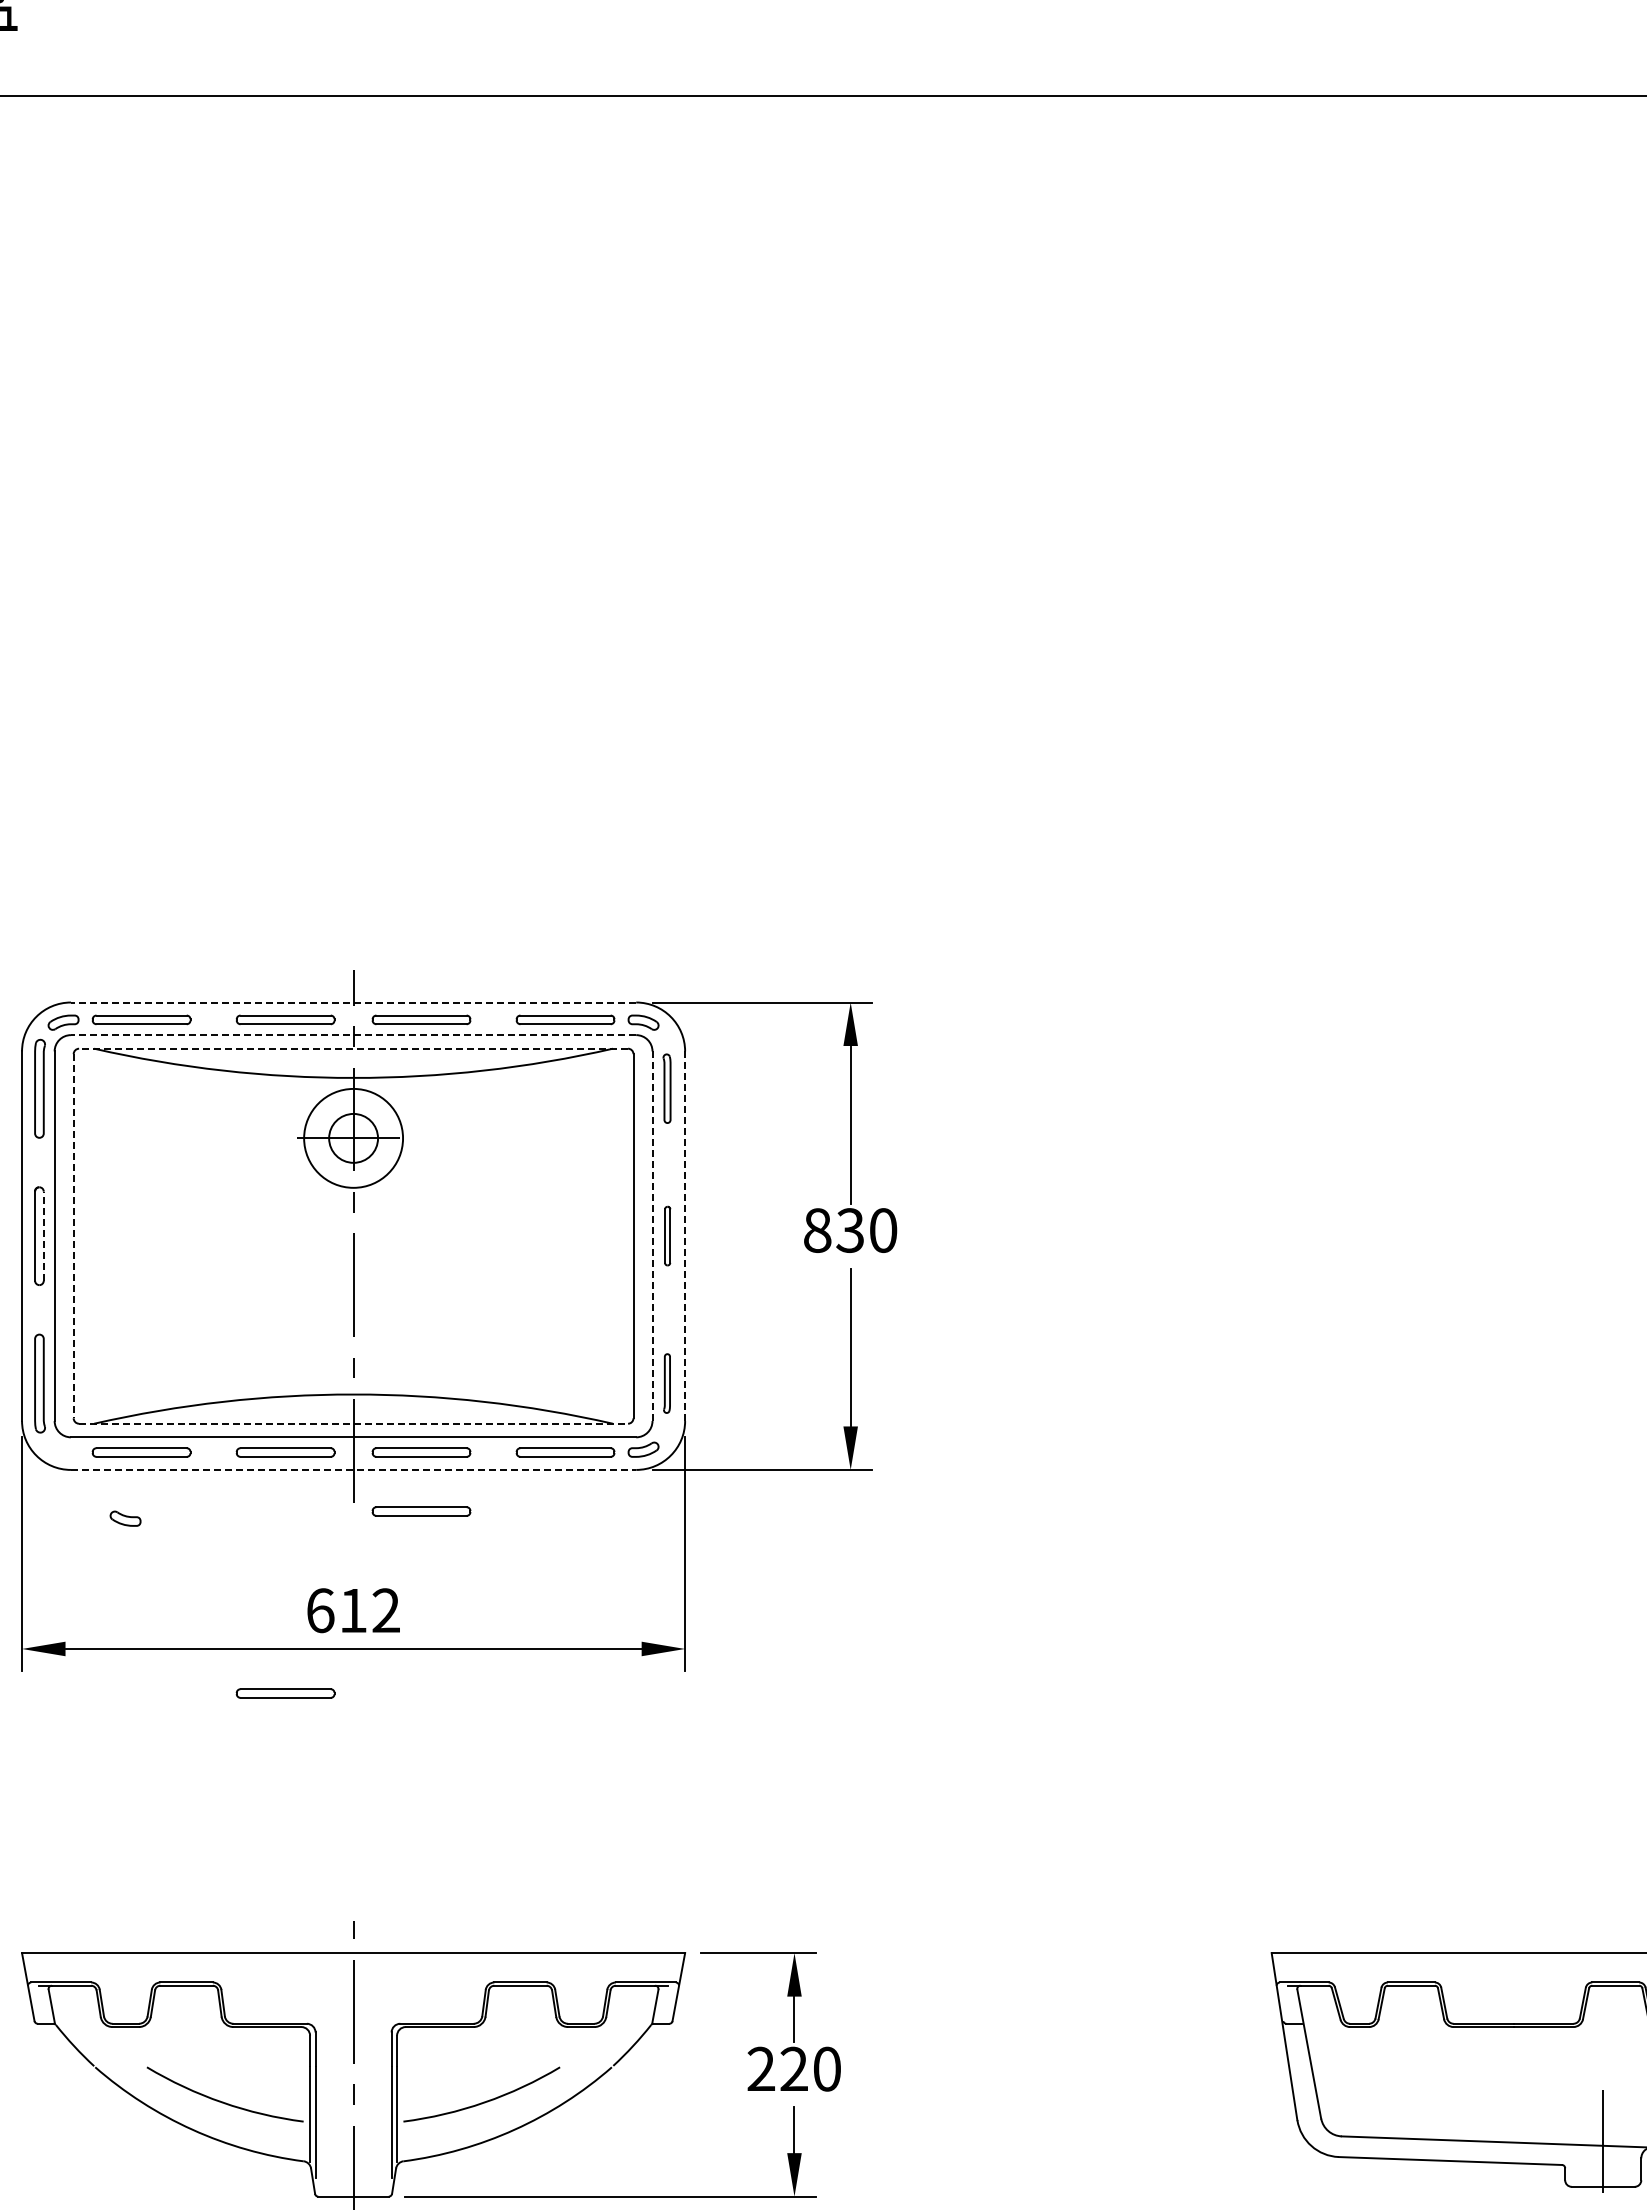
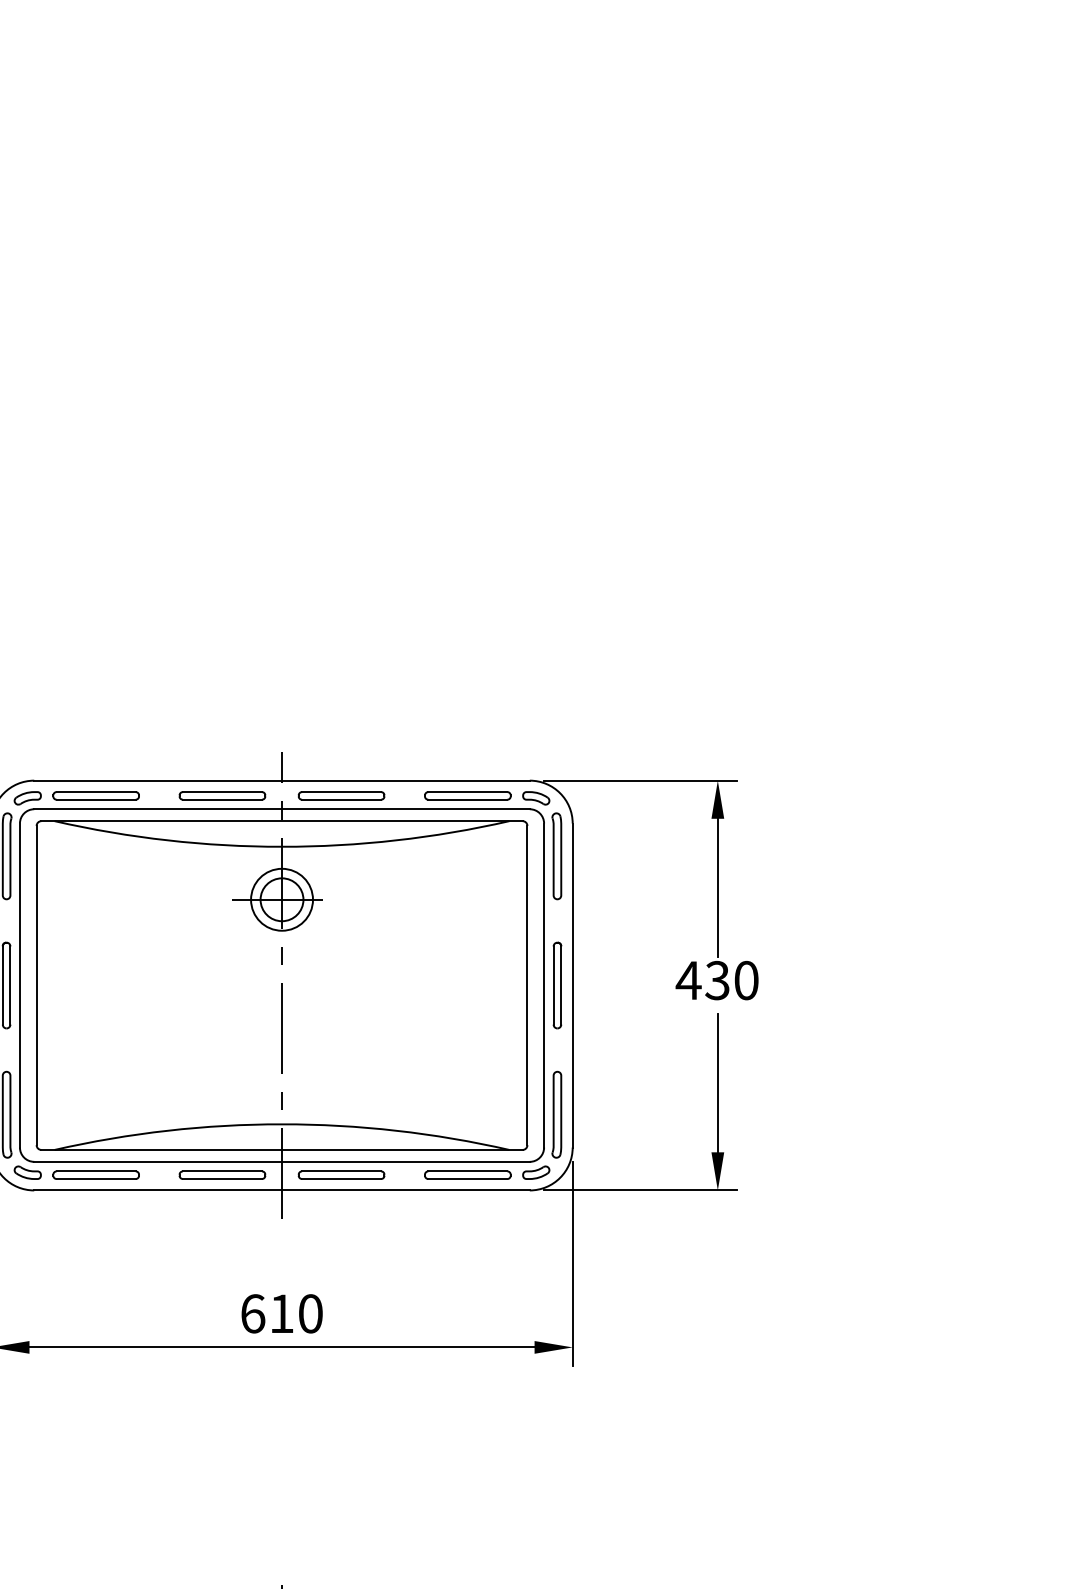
line: (353, 1002) -> (281, 780), dashed -> solid
line: (353, 1035) -> (281, 809), dashed -> solid
line: (353, 1048) -> (281, 820), dashed -> solid
part: (666, 1088) -> (556, 856), size x1.43
circle: (353, 1138) -> (281, 899), size x0.71
text: (817, 1230) -> (688, 980), 830 -> 430
part: (667, 1235) -> (557, 984), size x1.67
line: (43, 1236) -> (10, 985), dashed -> solid
line: (73, 1236) -> (36, 985), dashed -> solid
line: (652, 1236) -> (544, 985), dashed -> solid
line: (685, 1236) -> (573, 985), dashed -> solid
part: (666, 1383) -> (556, 1114), size x1.67
line: (354, 1423) -> (282, 1149), dashed -> solid
line: (353, 1469) -> (281, 1190), dashed -> solid
part: (421, 1511) -> (341, 1226), removed
part: (125, 1518) -> (27, 1172), moved
text: (385, 1610) -> (310, 1313), 612 -> 610
part: (285, 1693) -> (222, 1386), removed

